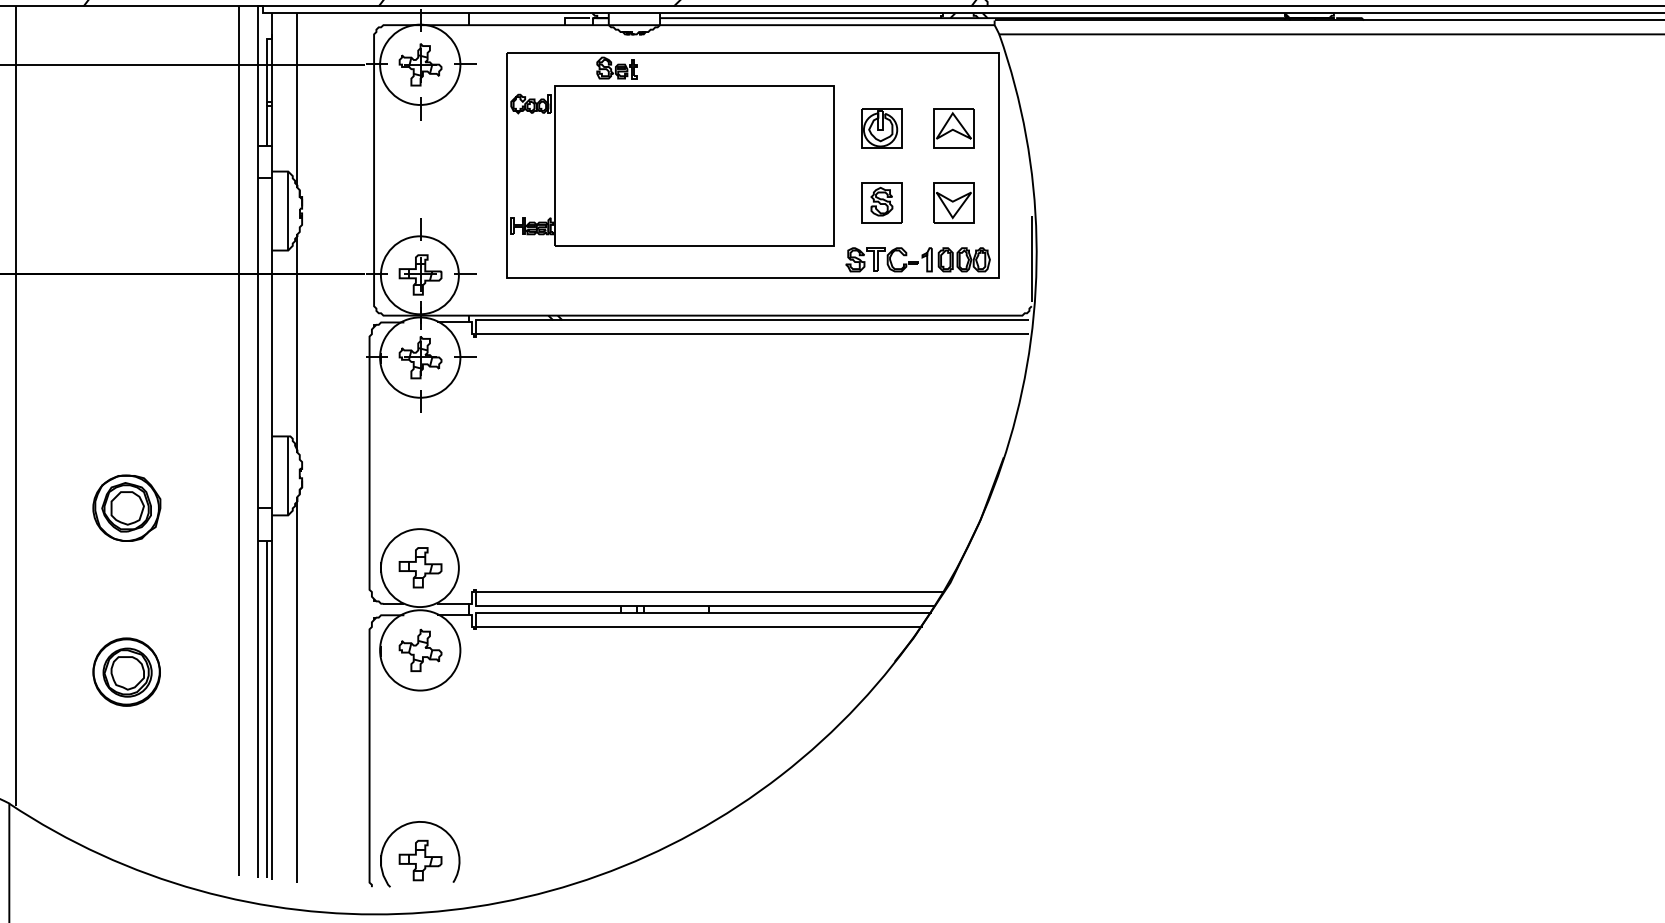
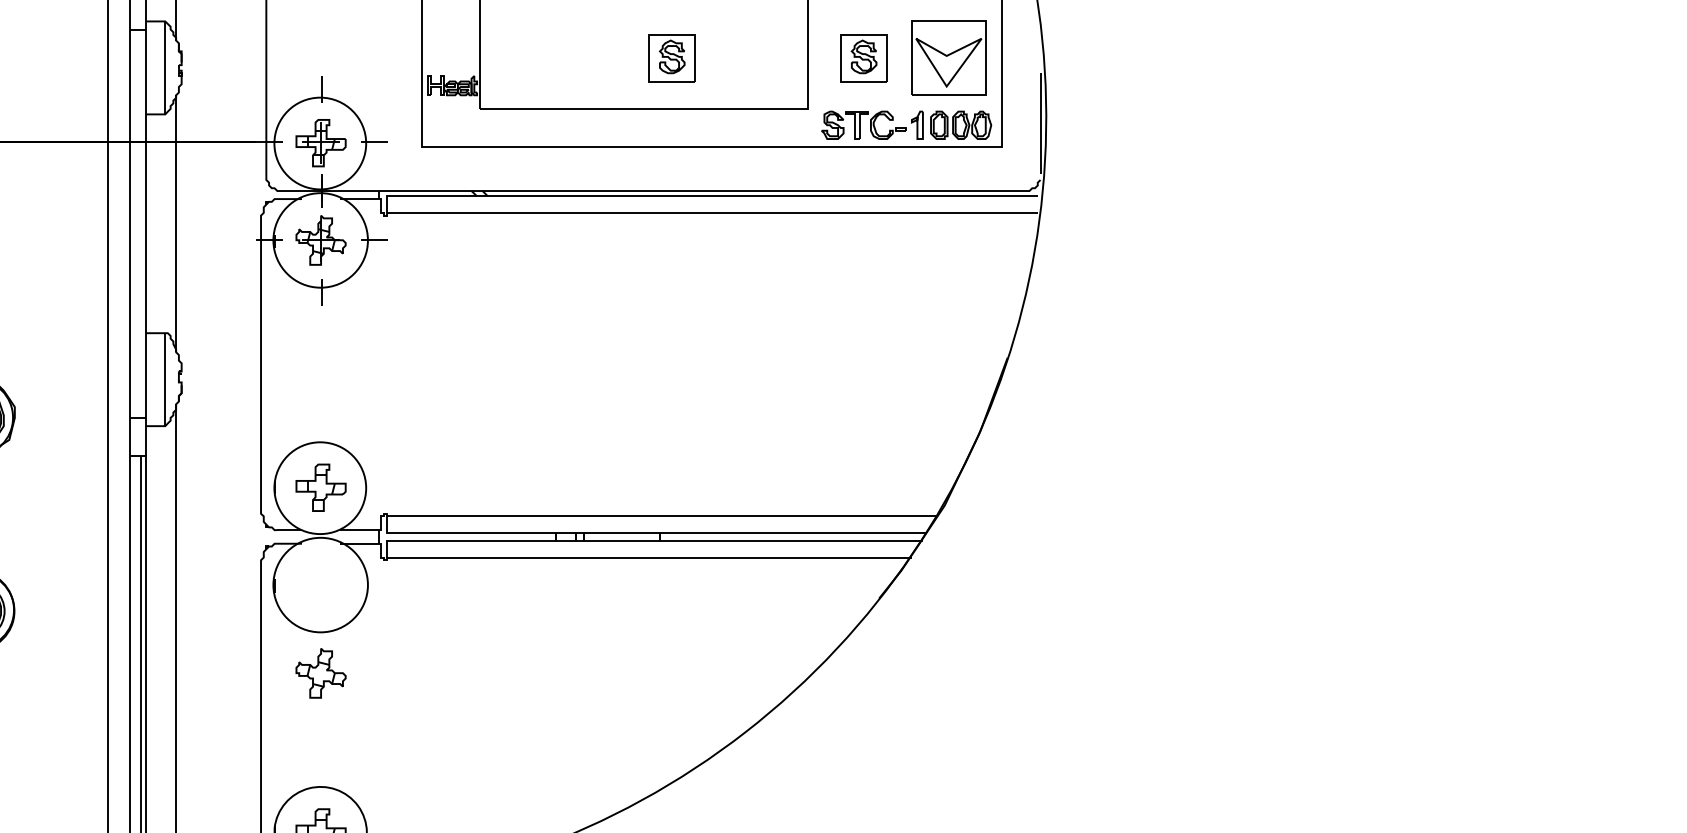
part: (718, 202) -> (671, 57), added
part: (953, 202) -> (948, 57), size x1.6
part: (420, 650) -> (320, 673), moved

